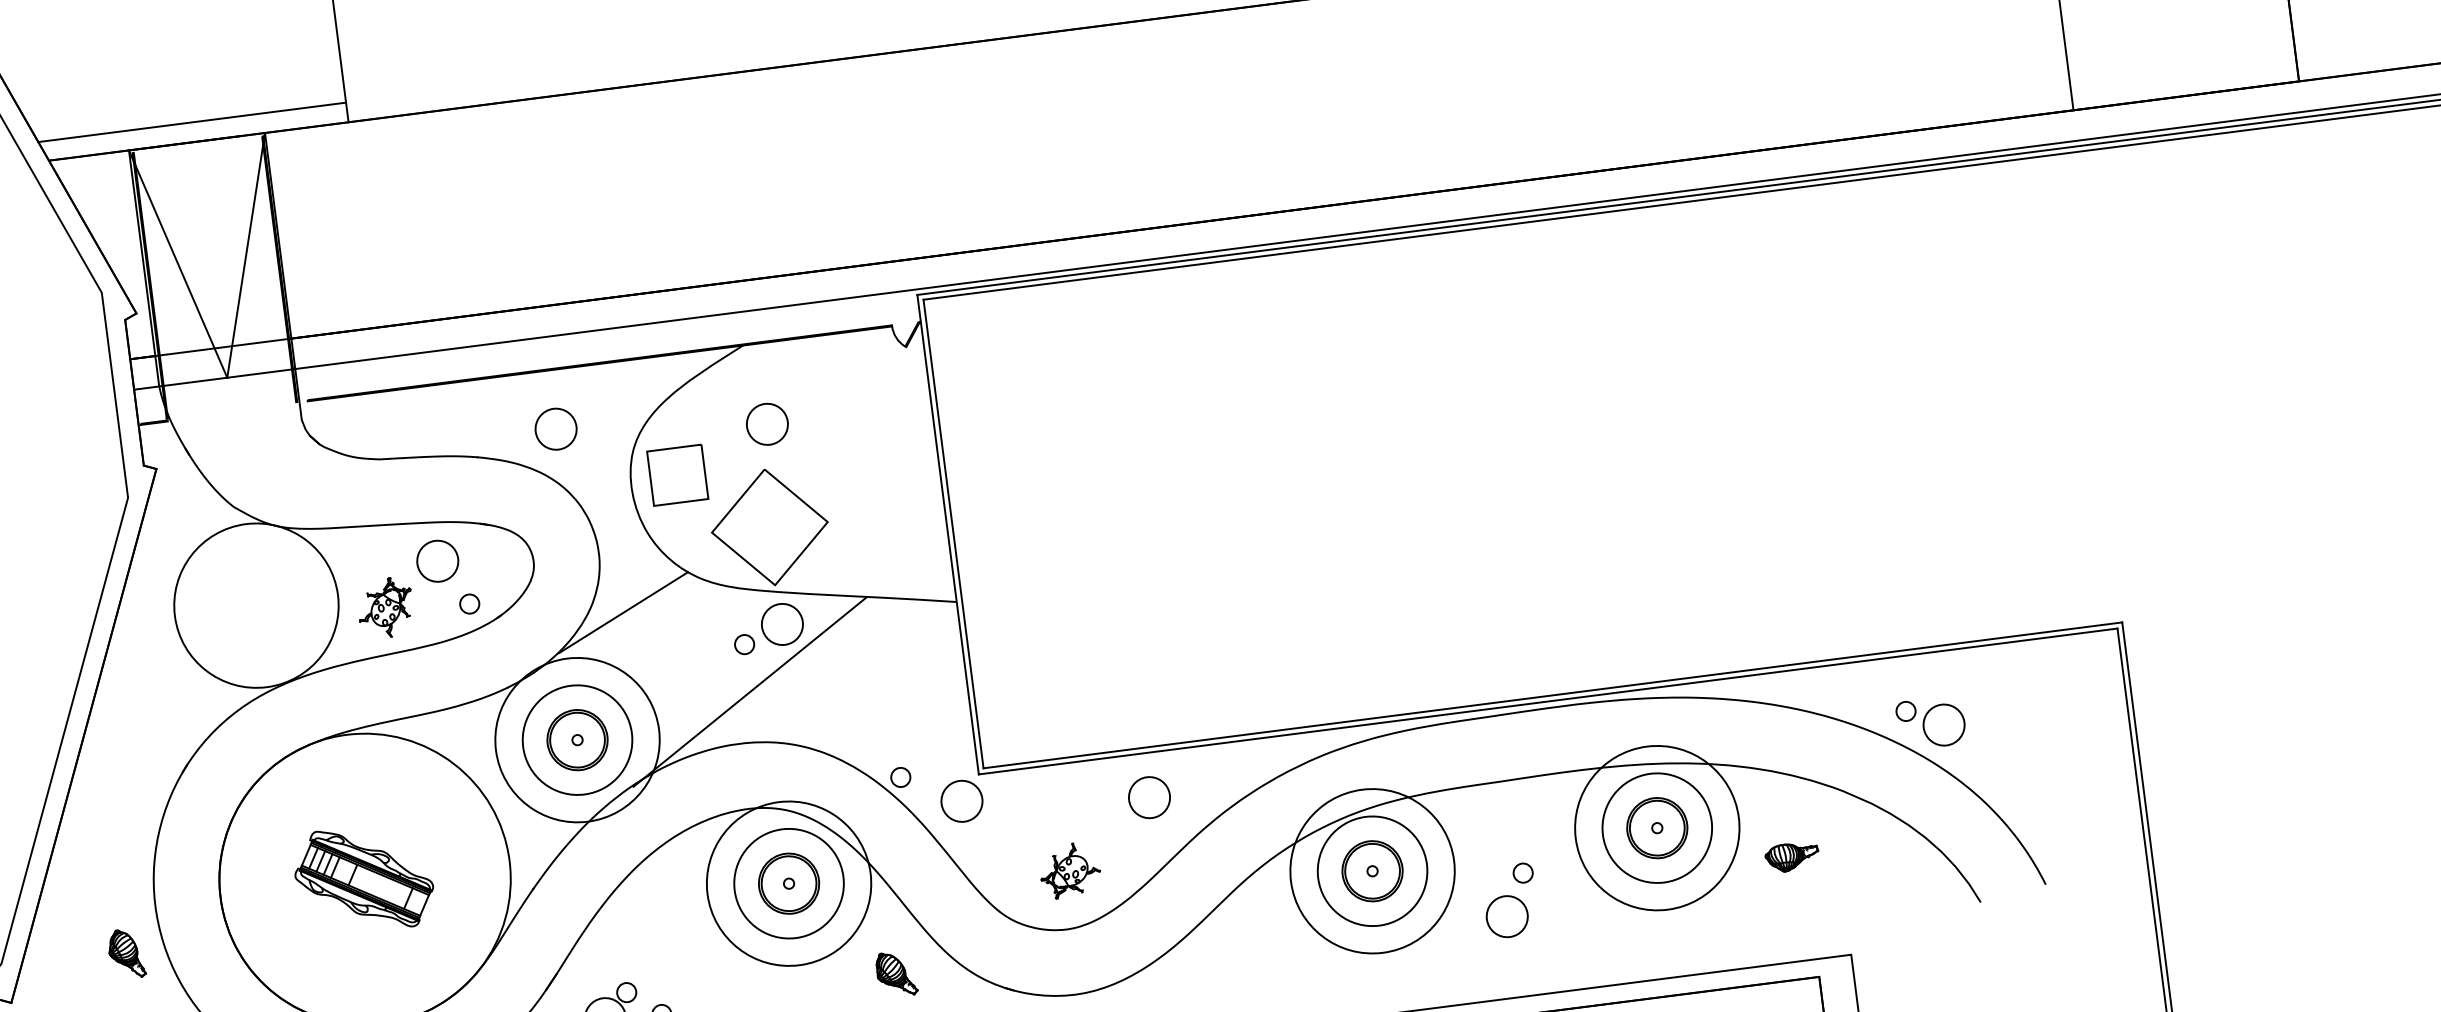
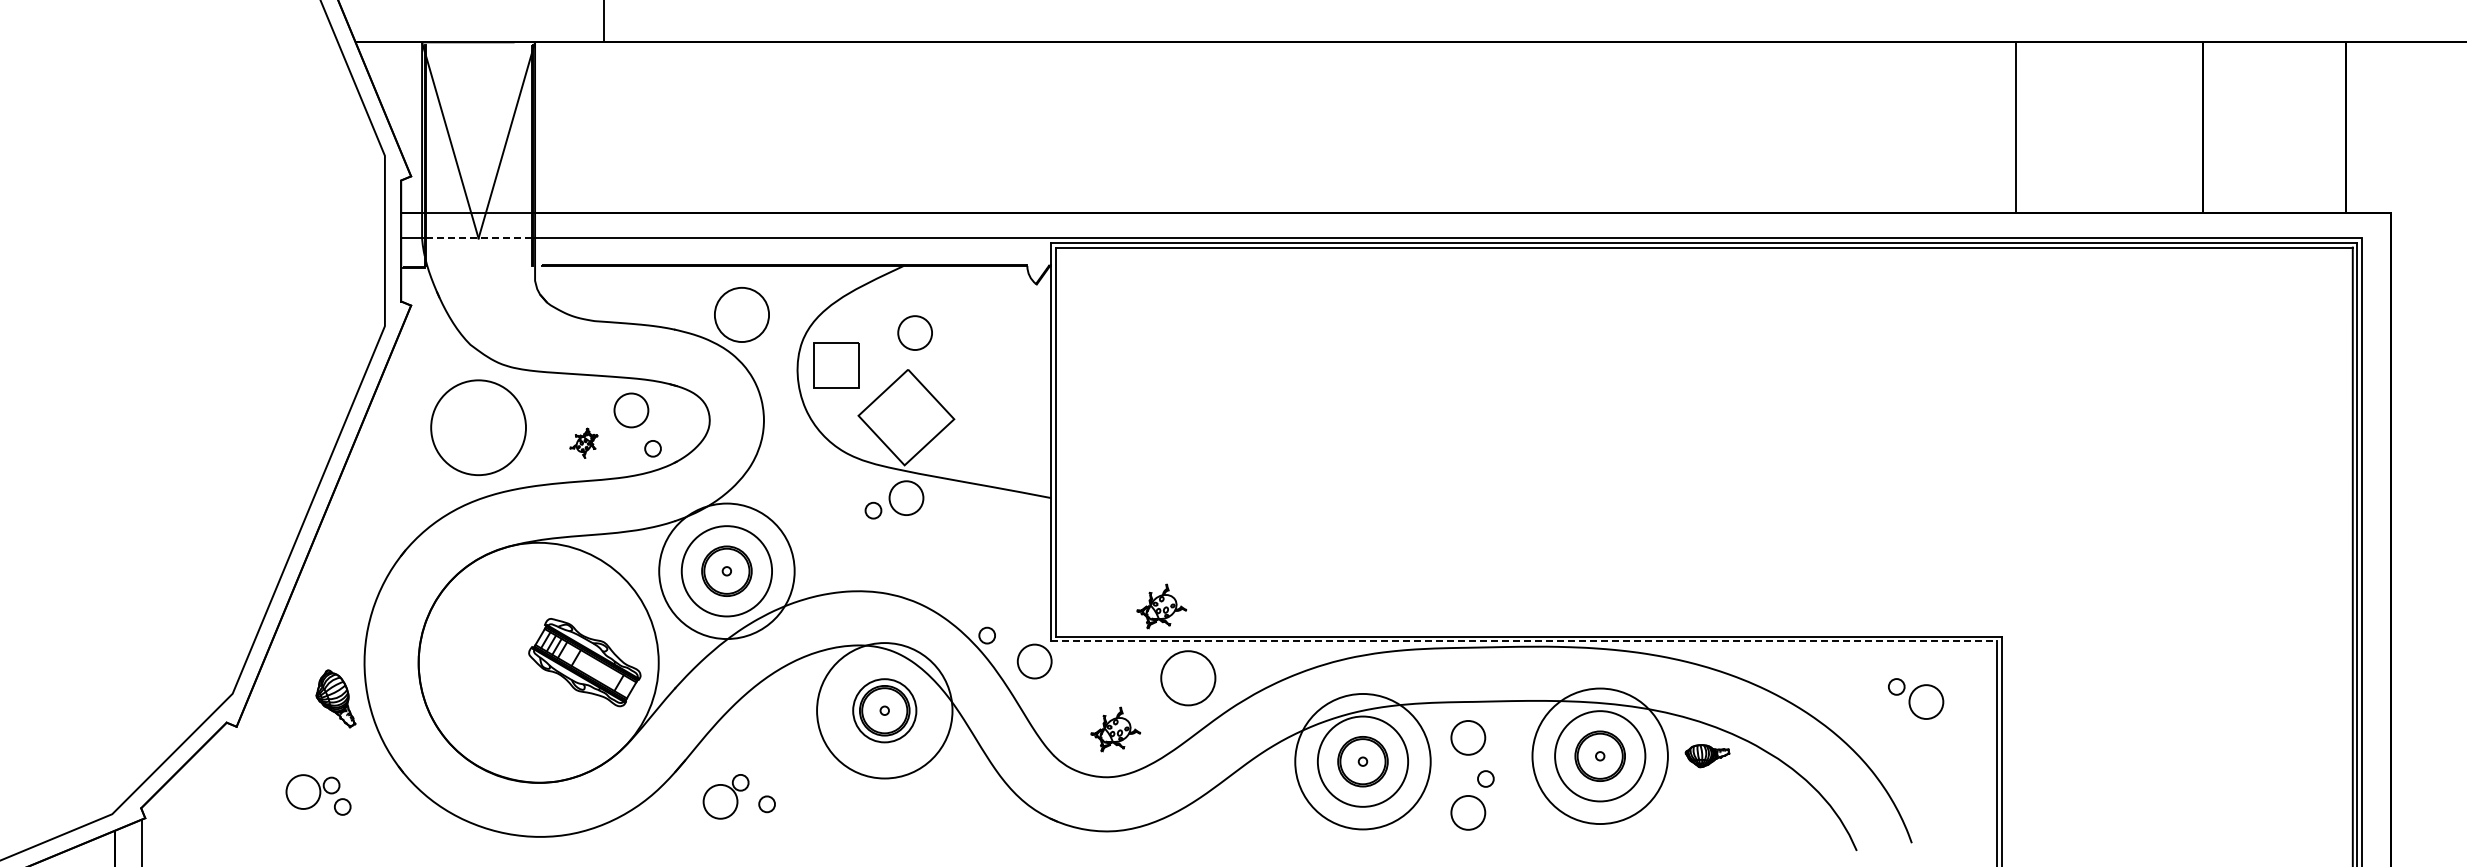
line: (192, 122) -> (476, 26), removed
line: (228, 377) -> (479, 238), solid -> dashed
circle: (555, 428) -> (741, 314), size x1.6
circle: (256, 605) -> (478, 427), size x0.7
part: (385, 608) -> (583, 443), size x0.6
line: (623, 612) -> (777, 471), removed
line: (749, 692) -> (872, 550), removed
line: (1548, 701) -> (1524, 641), solid -> dashed
part: (1106, 715) -> (1161, 606), added
part: (1931, 722) -> (1916, 698), moved
circle: (1149, 796) -> (1188, 677), size x1.6
circle: (1495, 825) -> (1468, 737), added
part: (1792, 857) -> (1707, 756), moved
part: (363, 879) -> (584, 662), moved
circle: (788, 883) -> (884, 710), size x0.7
part: (125, 953) -> (335, 698), size x1.4
part: (895, 973) -> (962, 795), removed

